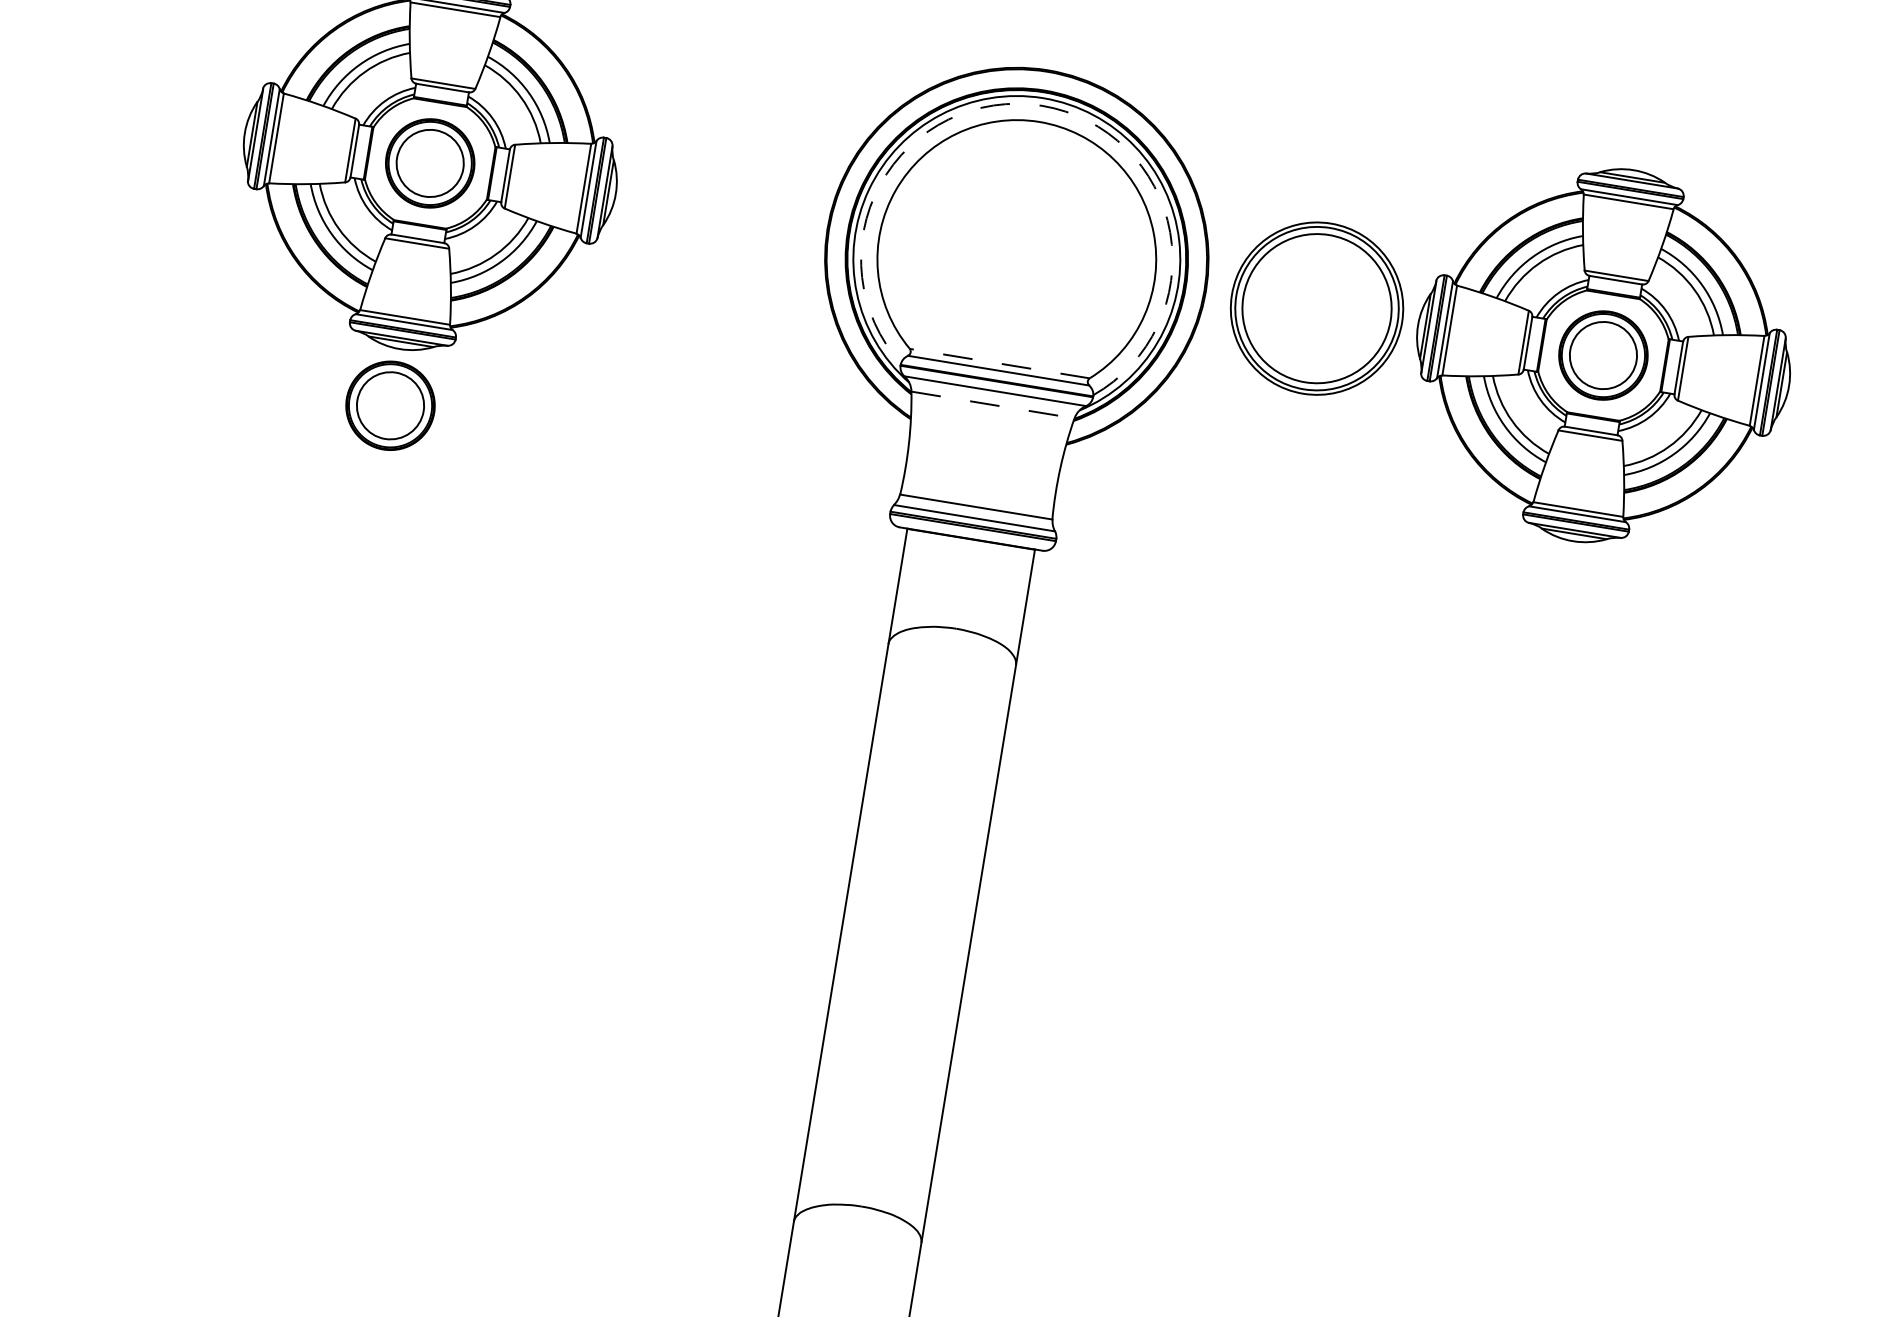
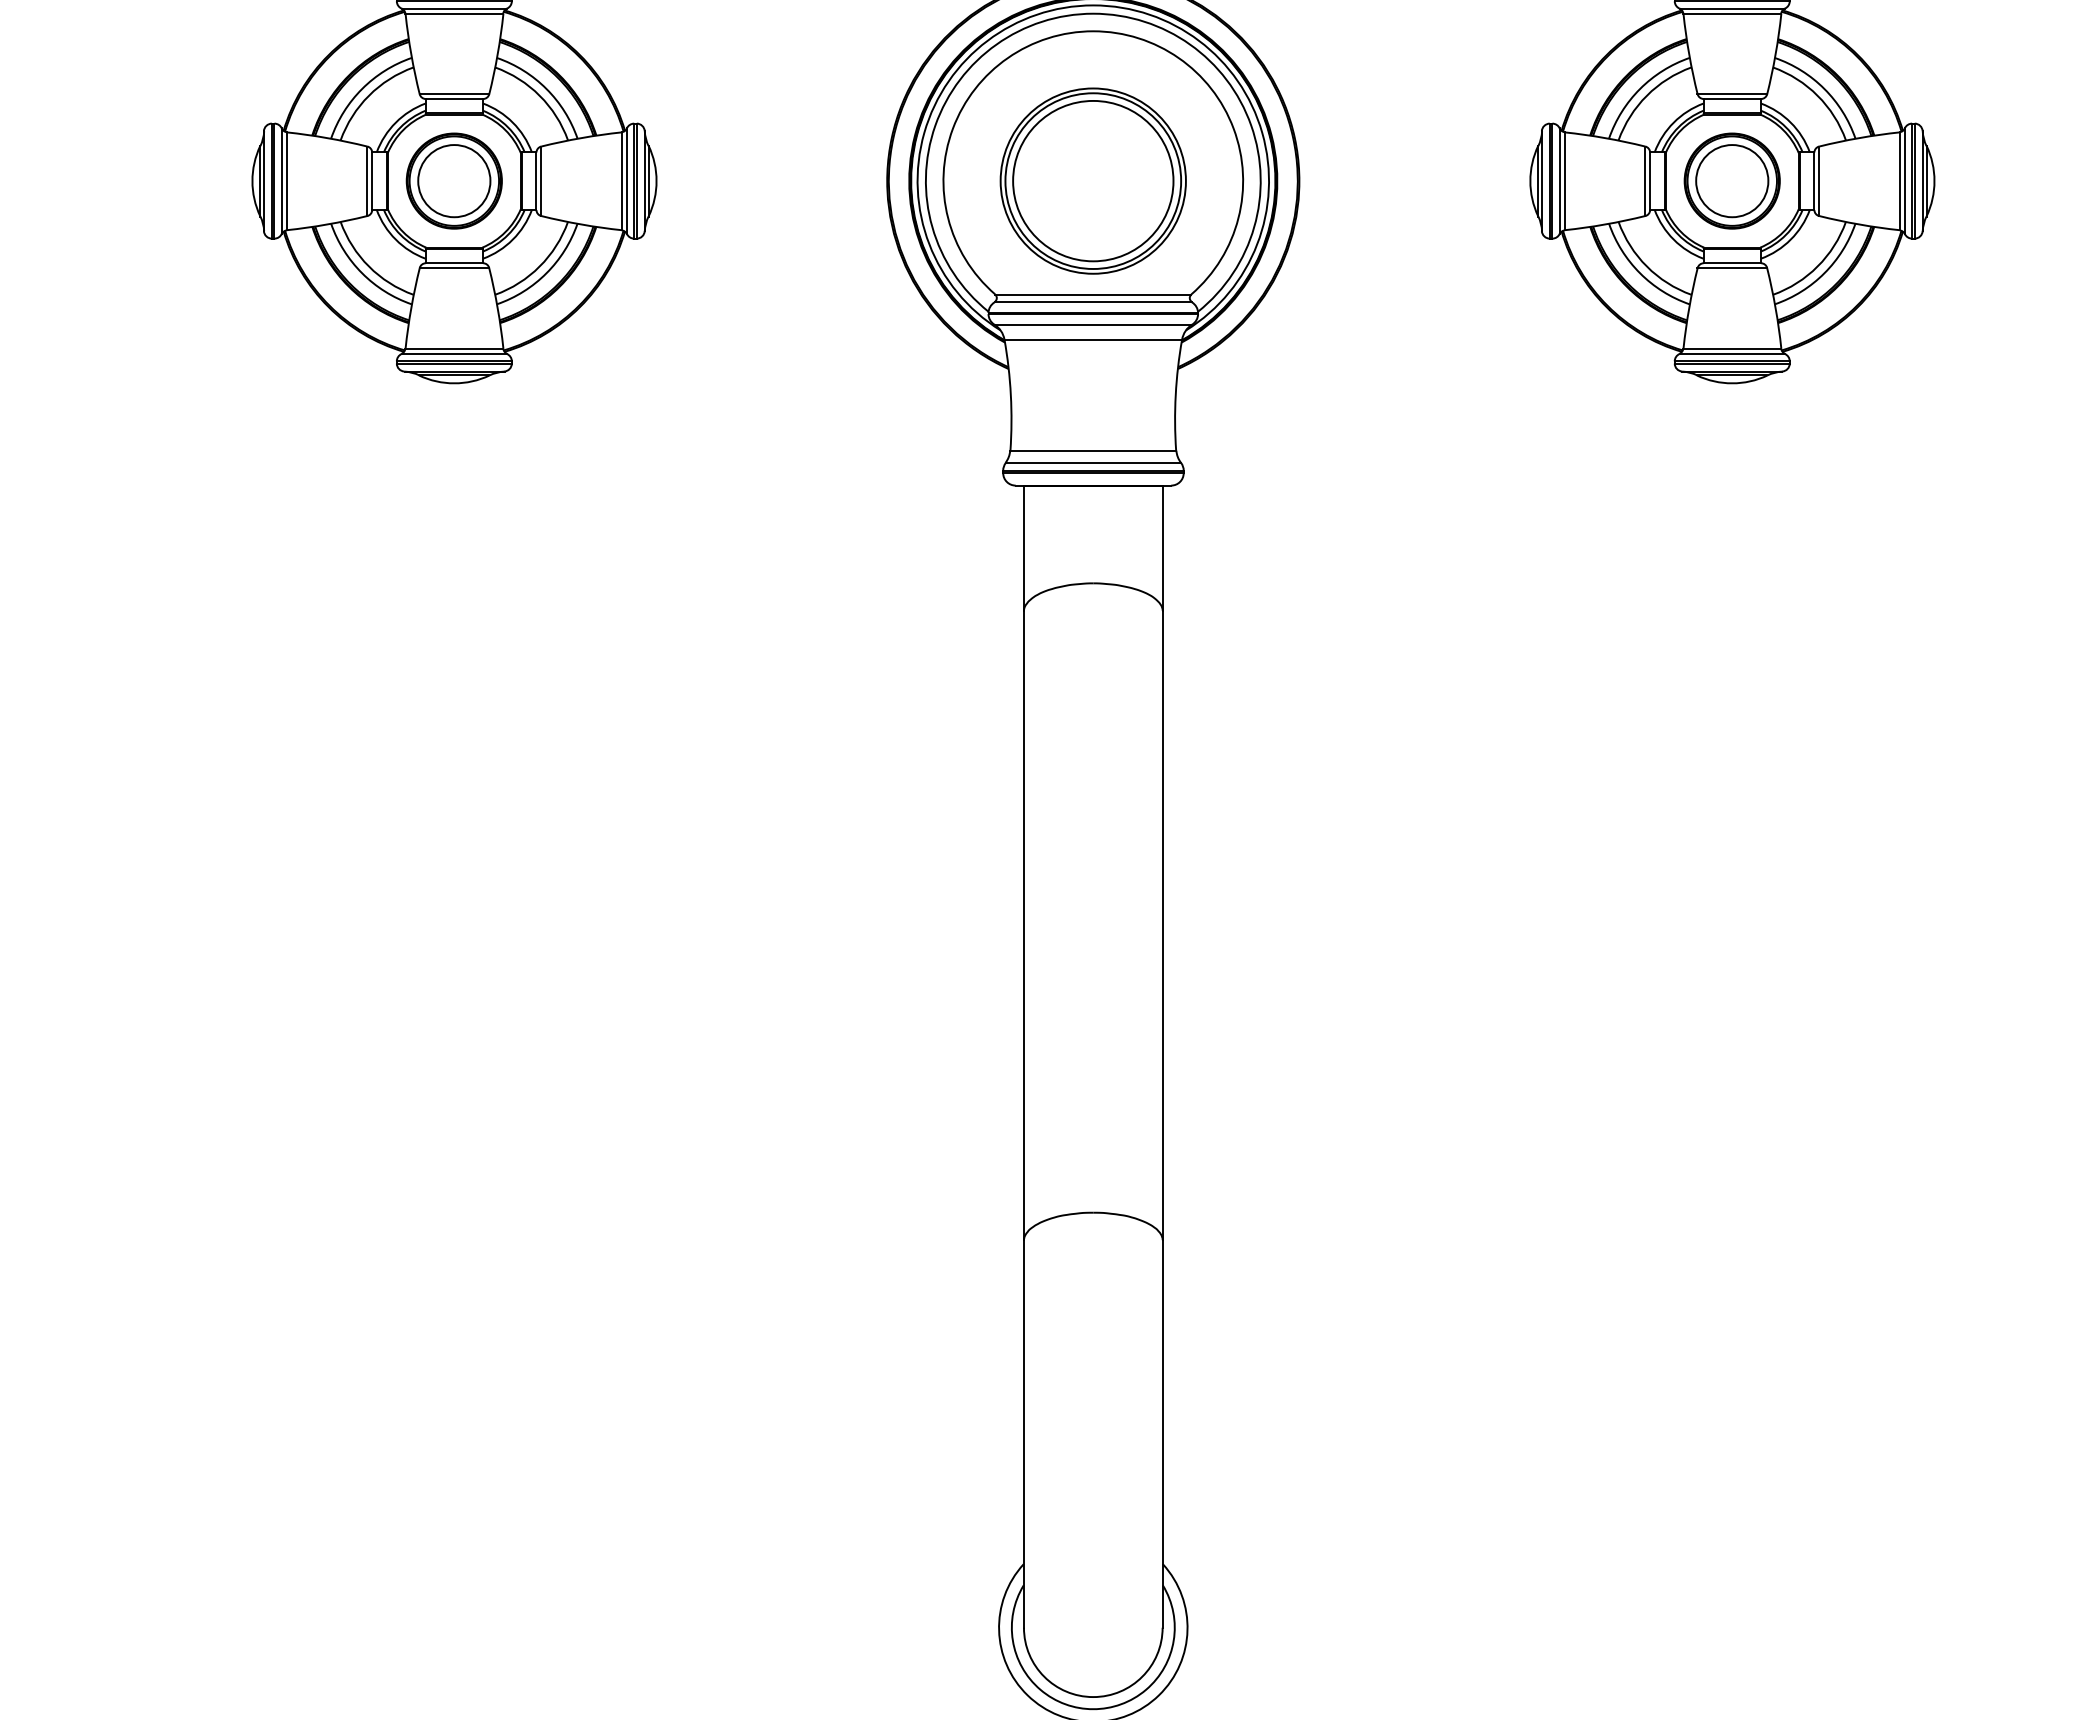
arc: (1042, 105) -> (1093, 13), dashed -> solid
part: (1316, 307) -> (1092, 180), moved
line: (999, 363) -> (1092, 294), dashed -> solid
line: (993, 404) -> (1093, 339), dashed -> solid
part: (389, 405) -> (453, 444), removed

